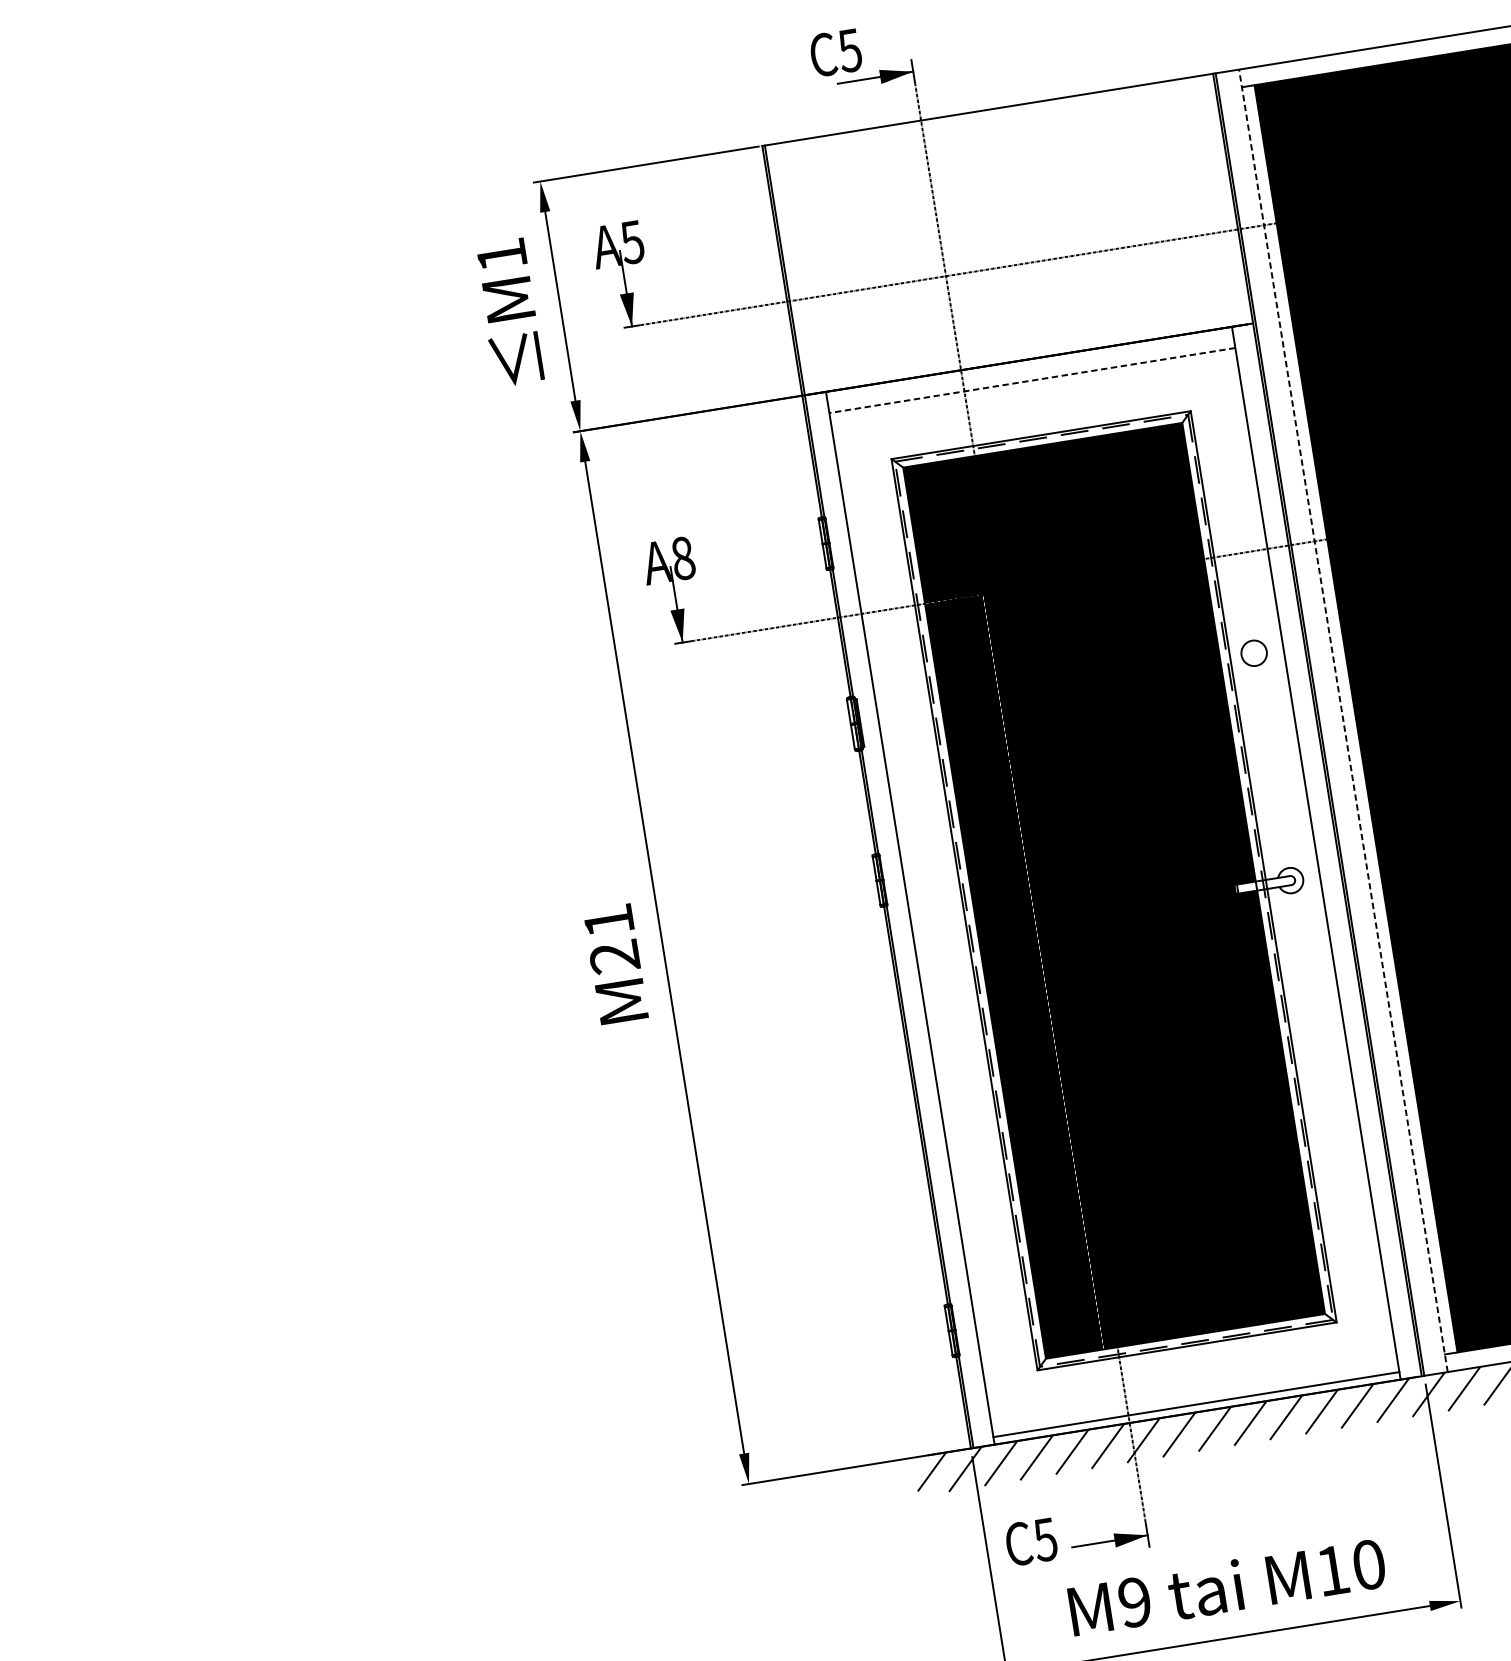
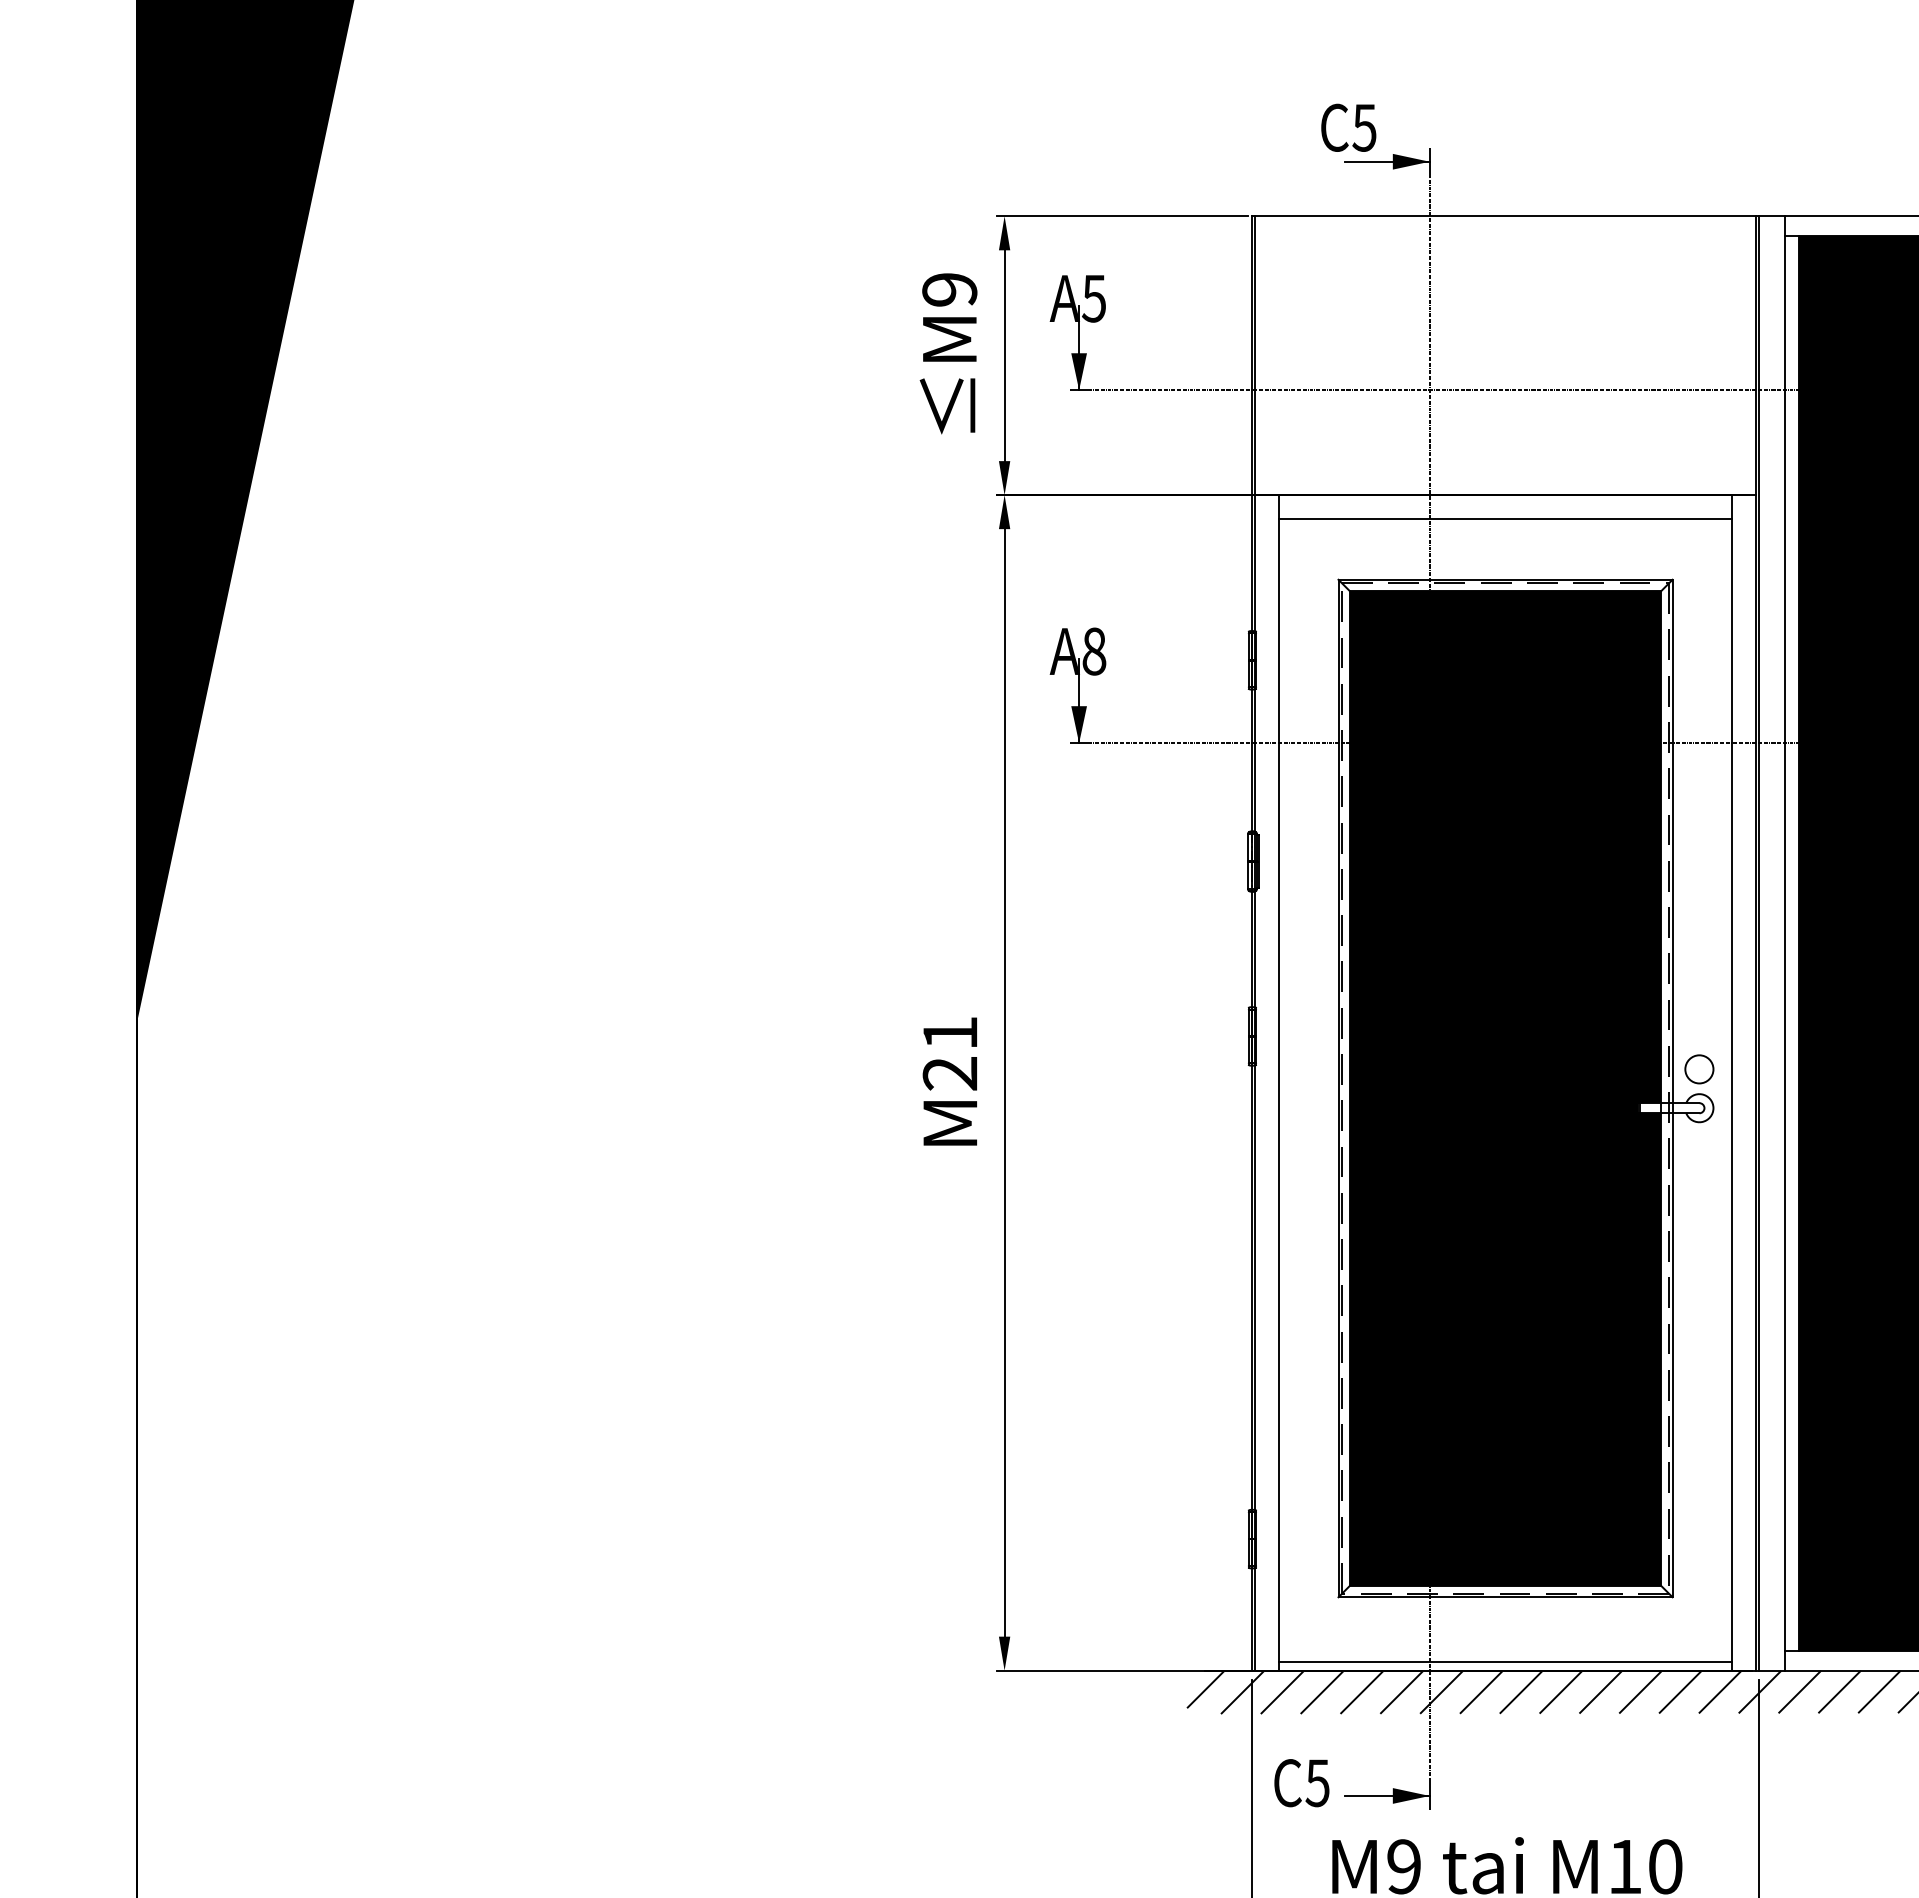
text: (501, 254) -> (949, 289), M1 -> M9
line: (1032, 380) -> (1505, 518), dashed -> solid
circle: (1254, 653) -> (1699, 1069), moved
line: (1343, 720) -> (1784, 942), dashed -> solid

